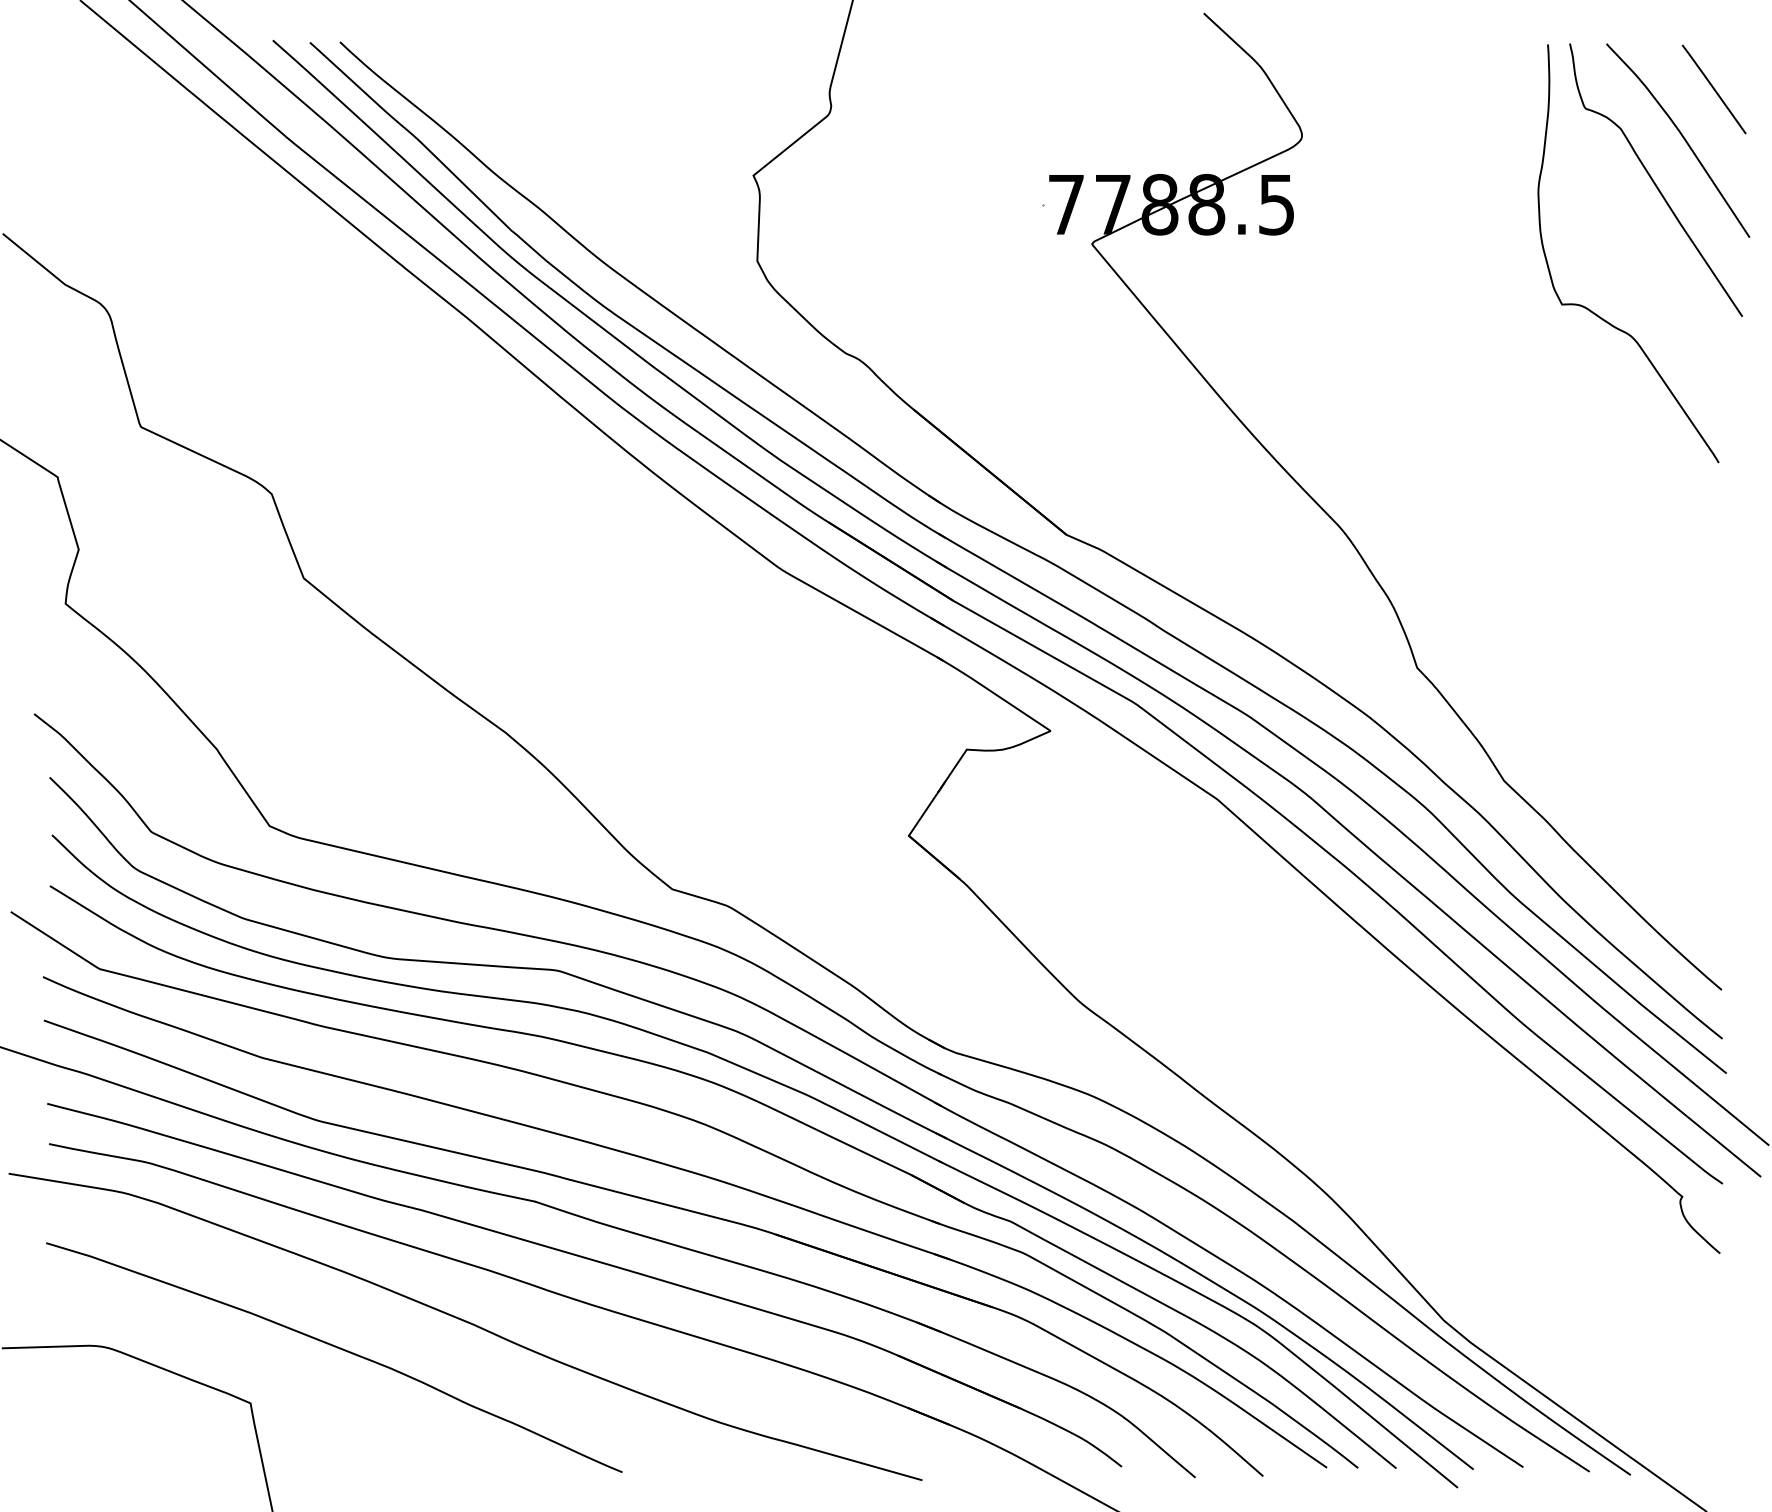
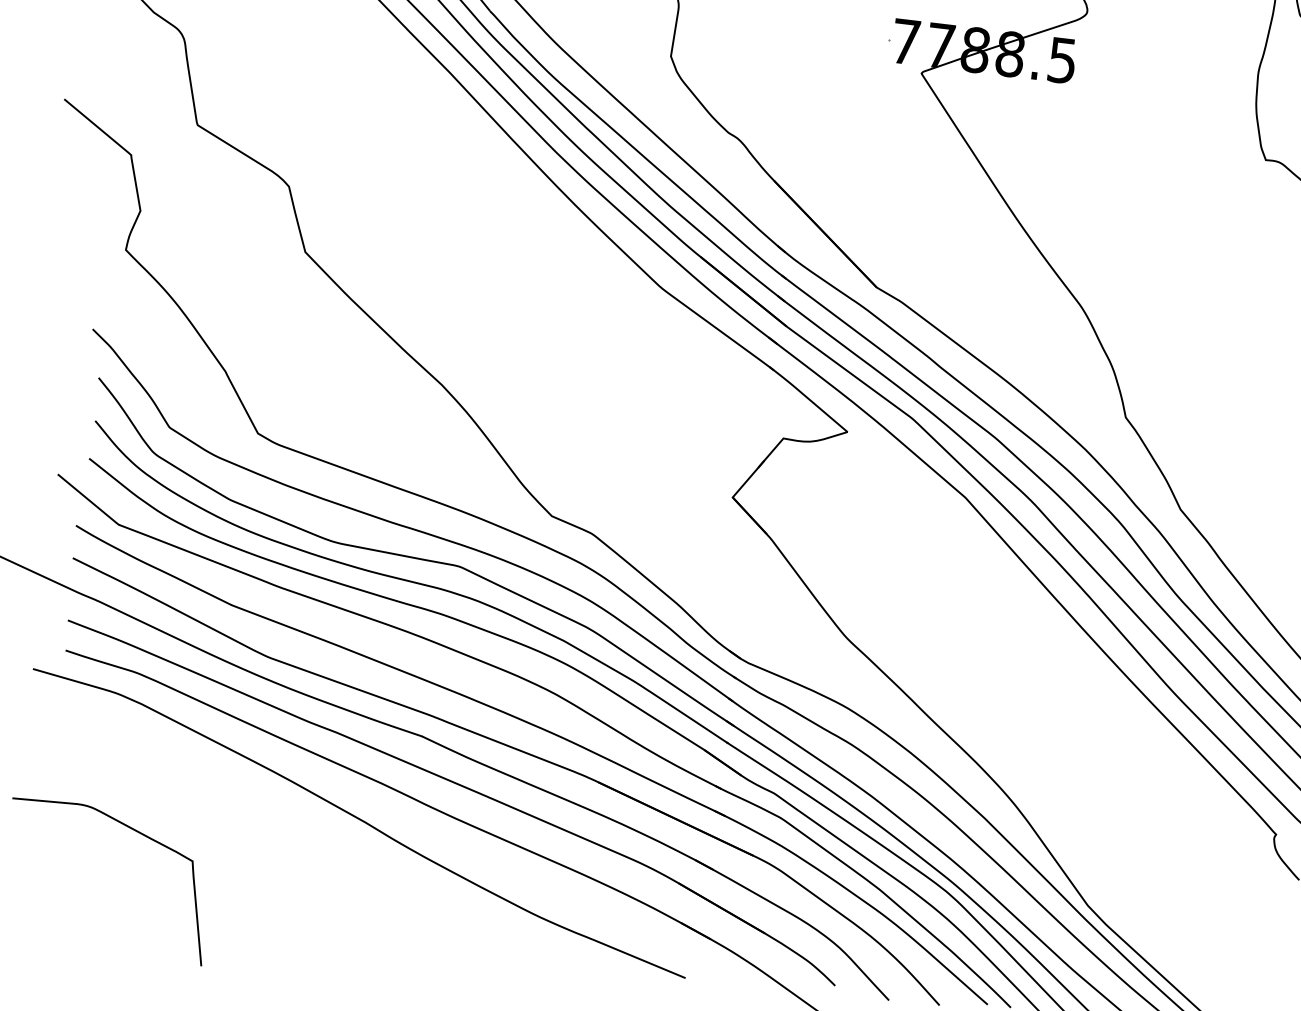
curve: (339, 1349) -> (263, 829), removed

